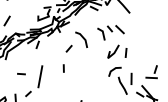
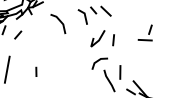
line: (68, 48) -> (17, 34), moved
line: (63, 68) -> (35, 71), moved
part: (151, 72) -> (145, 33), moved

